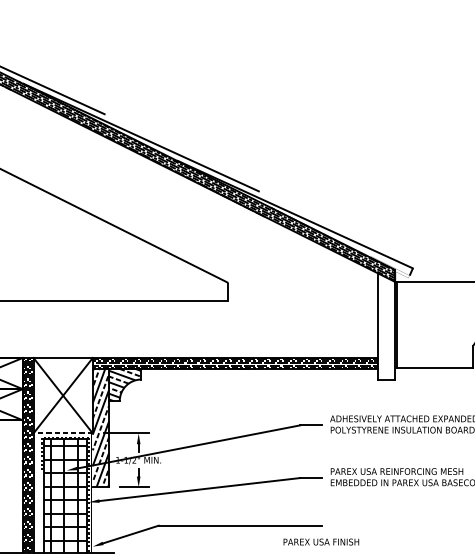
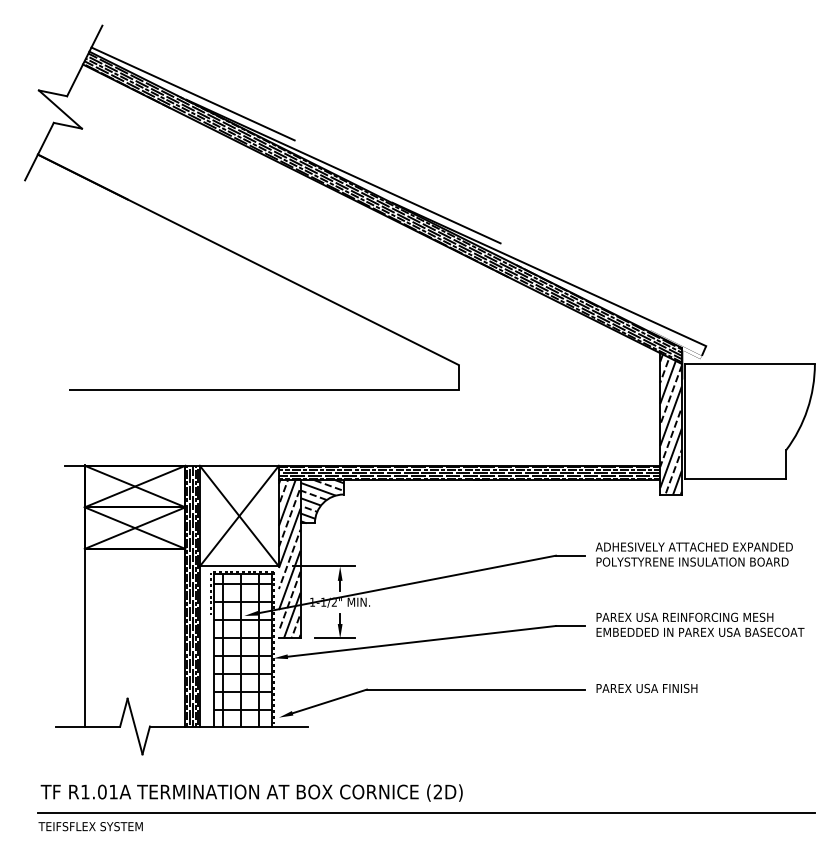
hatch: (386, 327) -> (670, 424), added
line: (63, 433) -> (239, 566), dashed -> solid
text: (320, 542) -> (646, 688), moved

